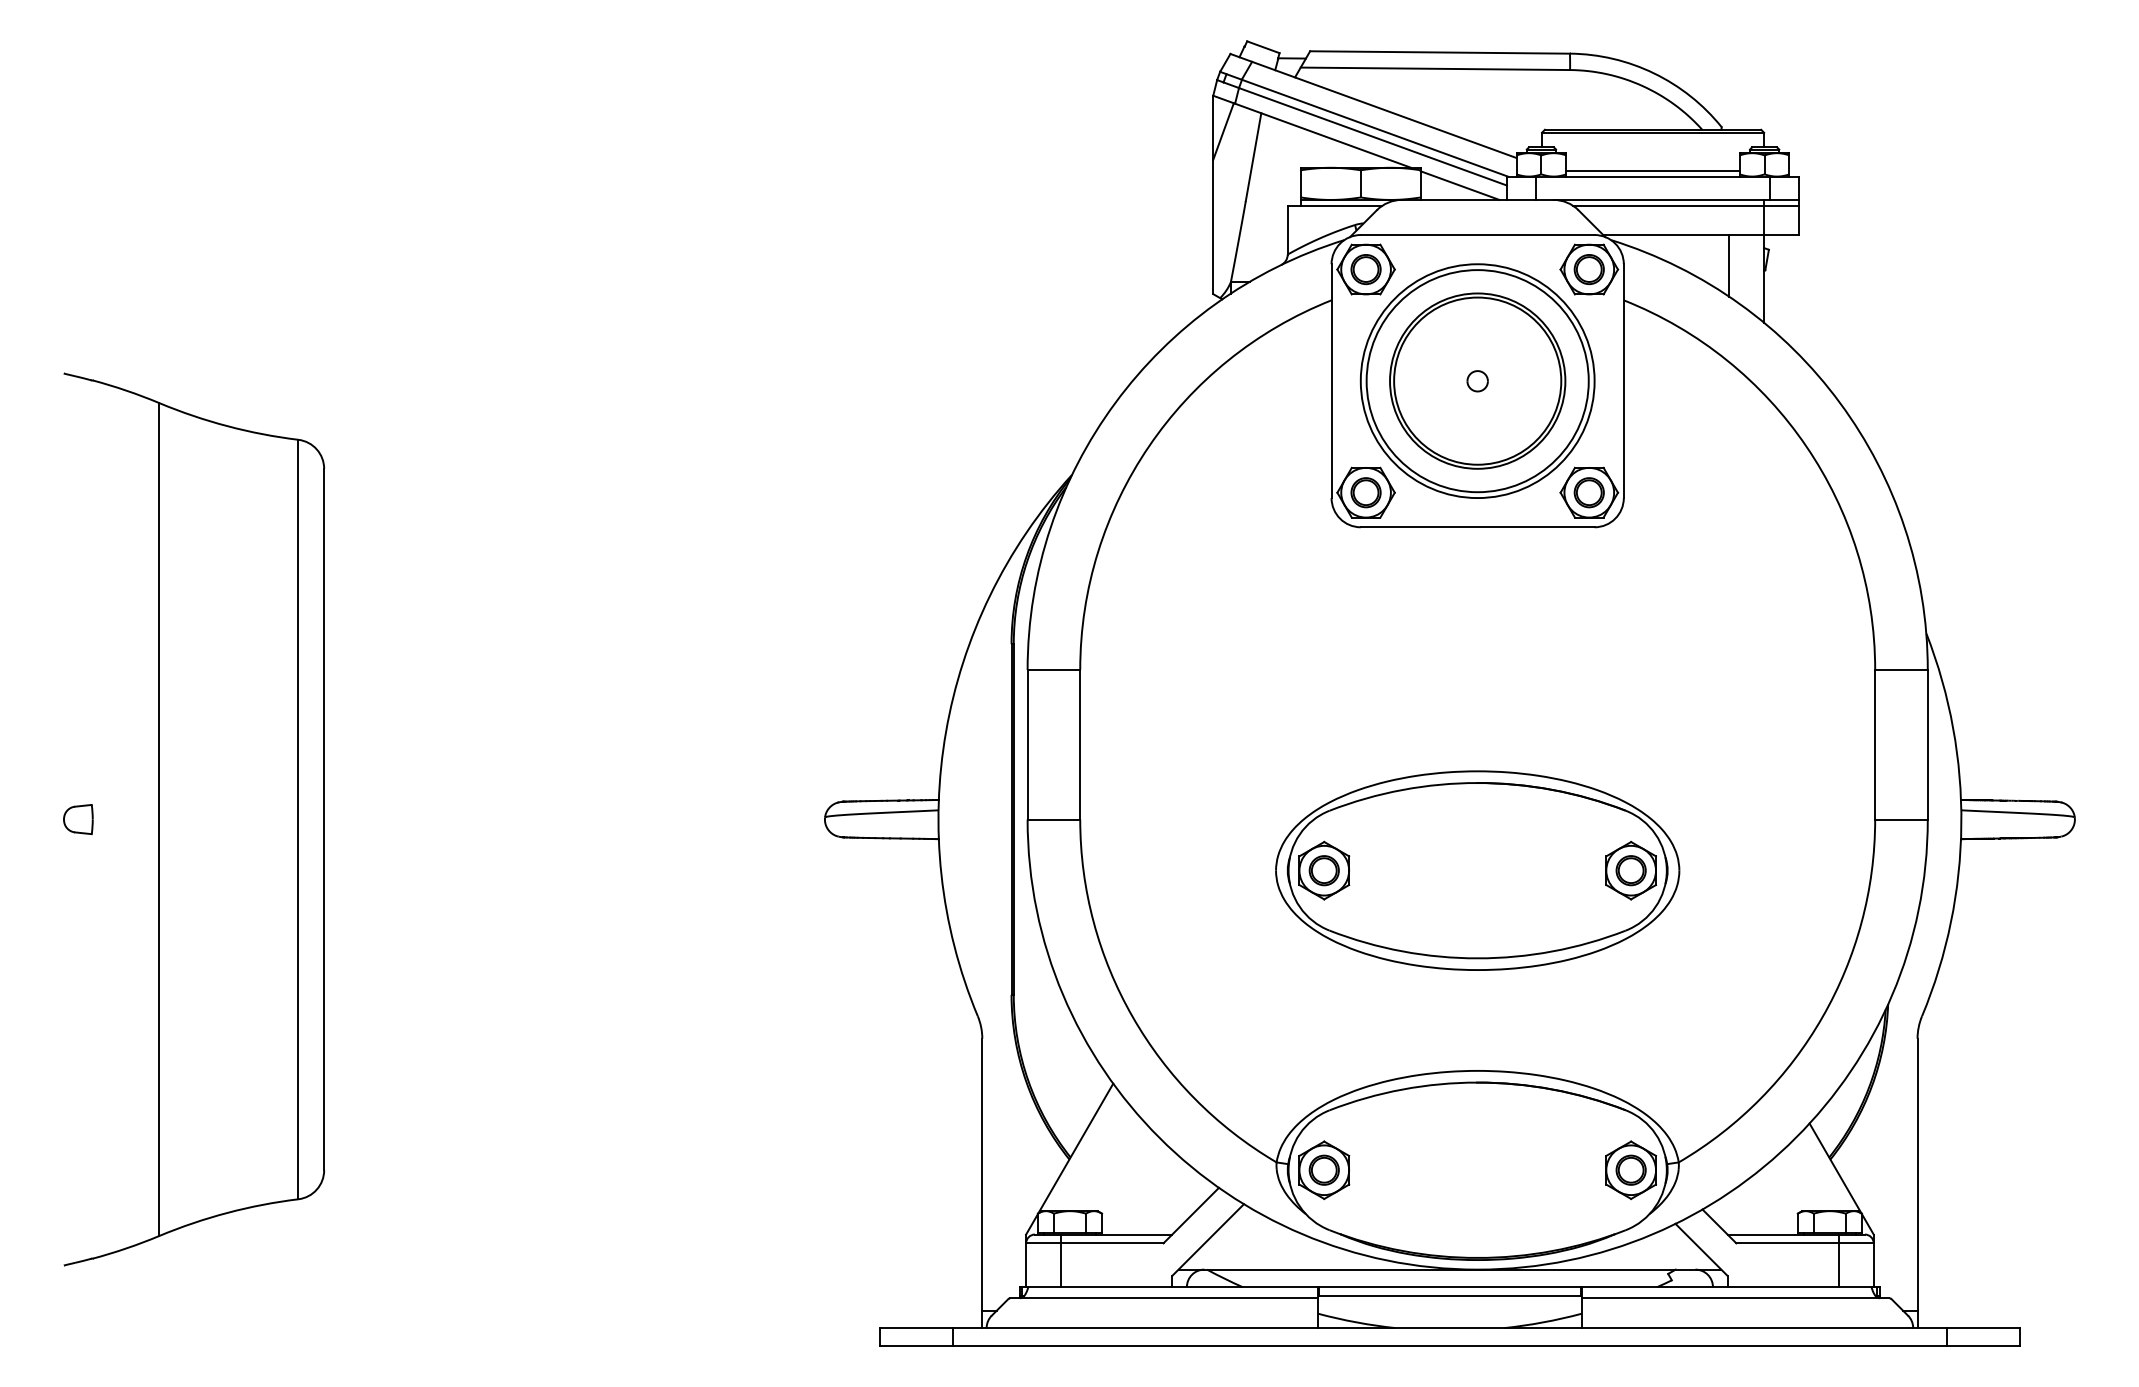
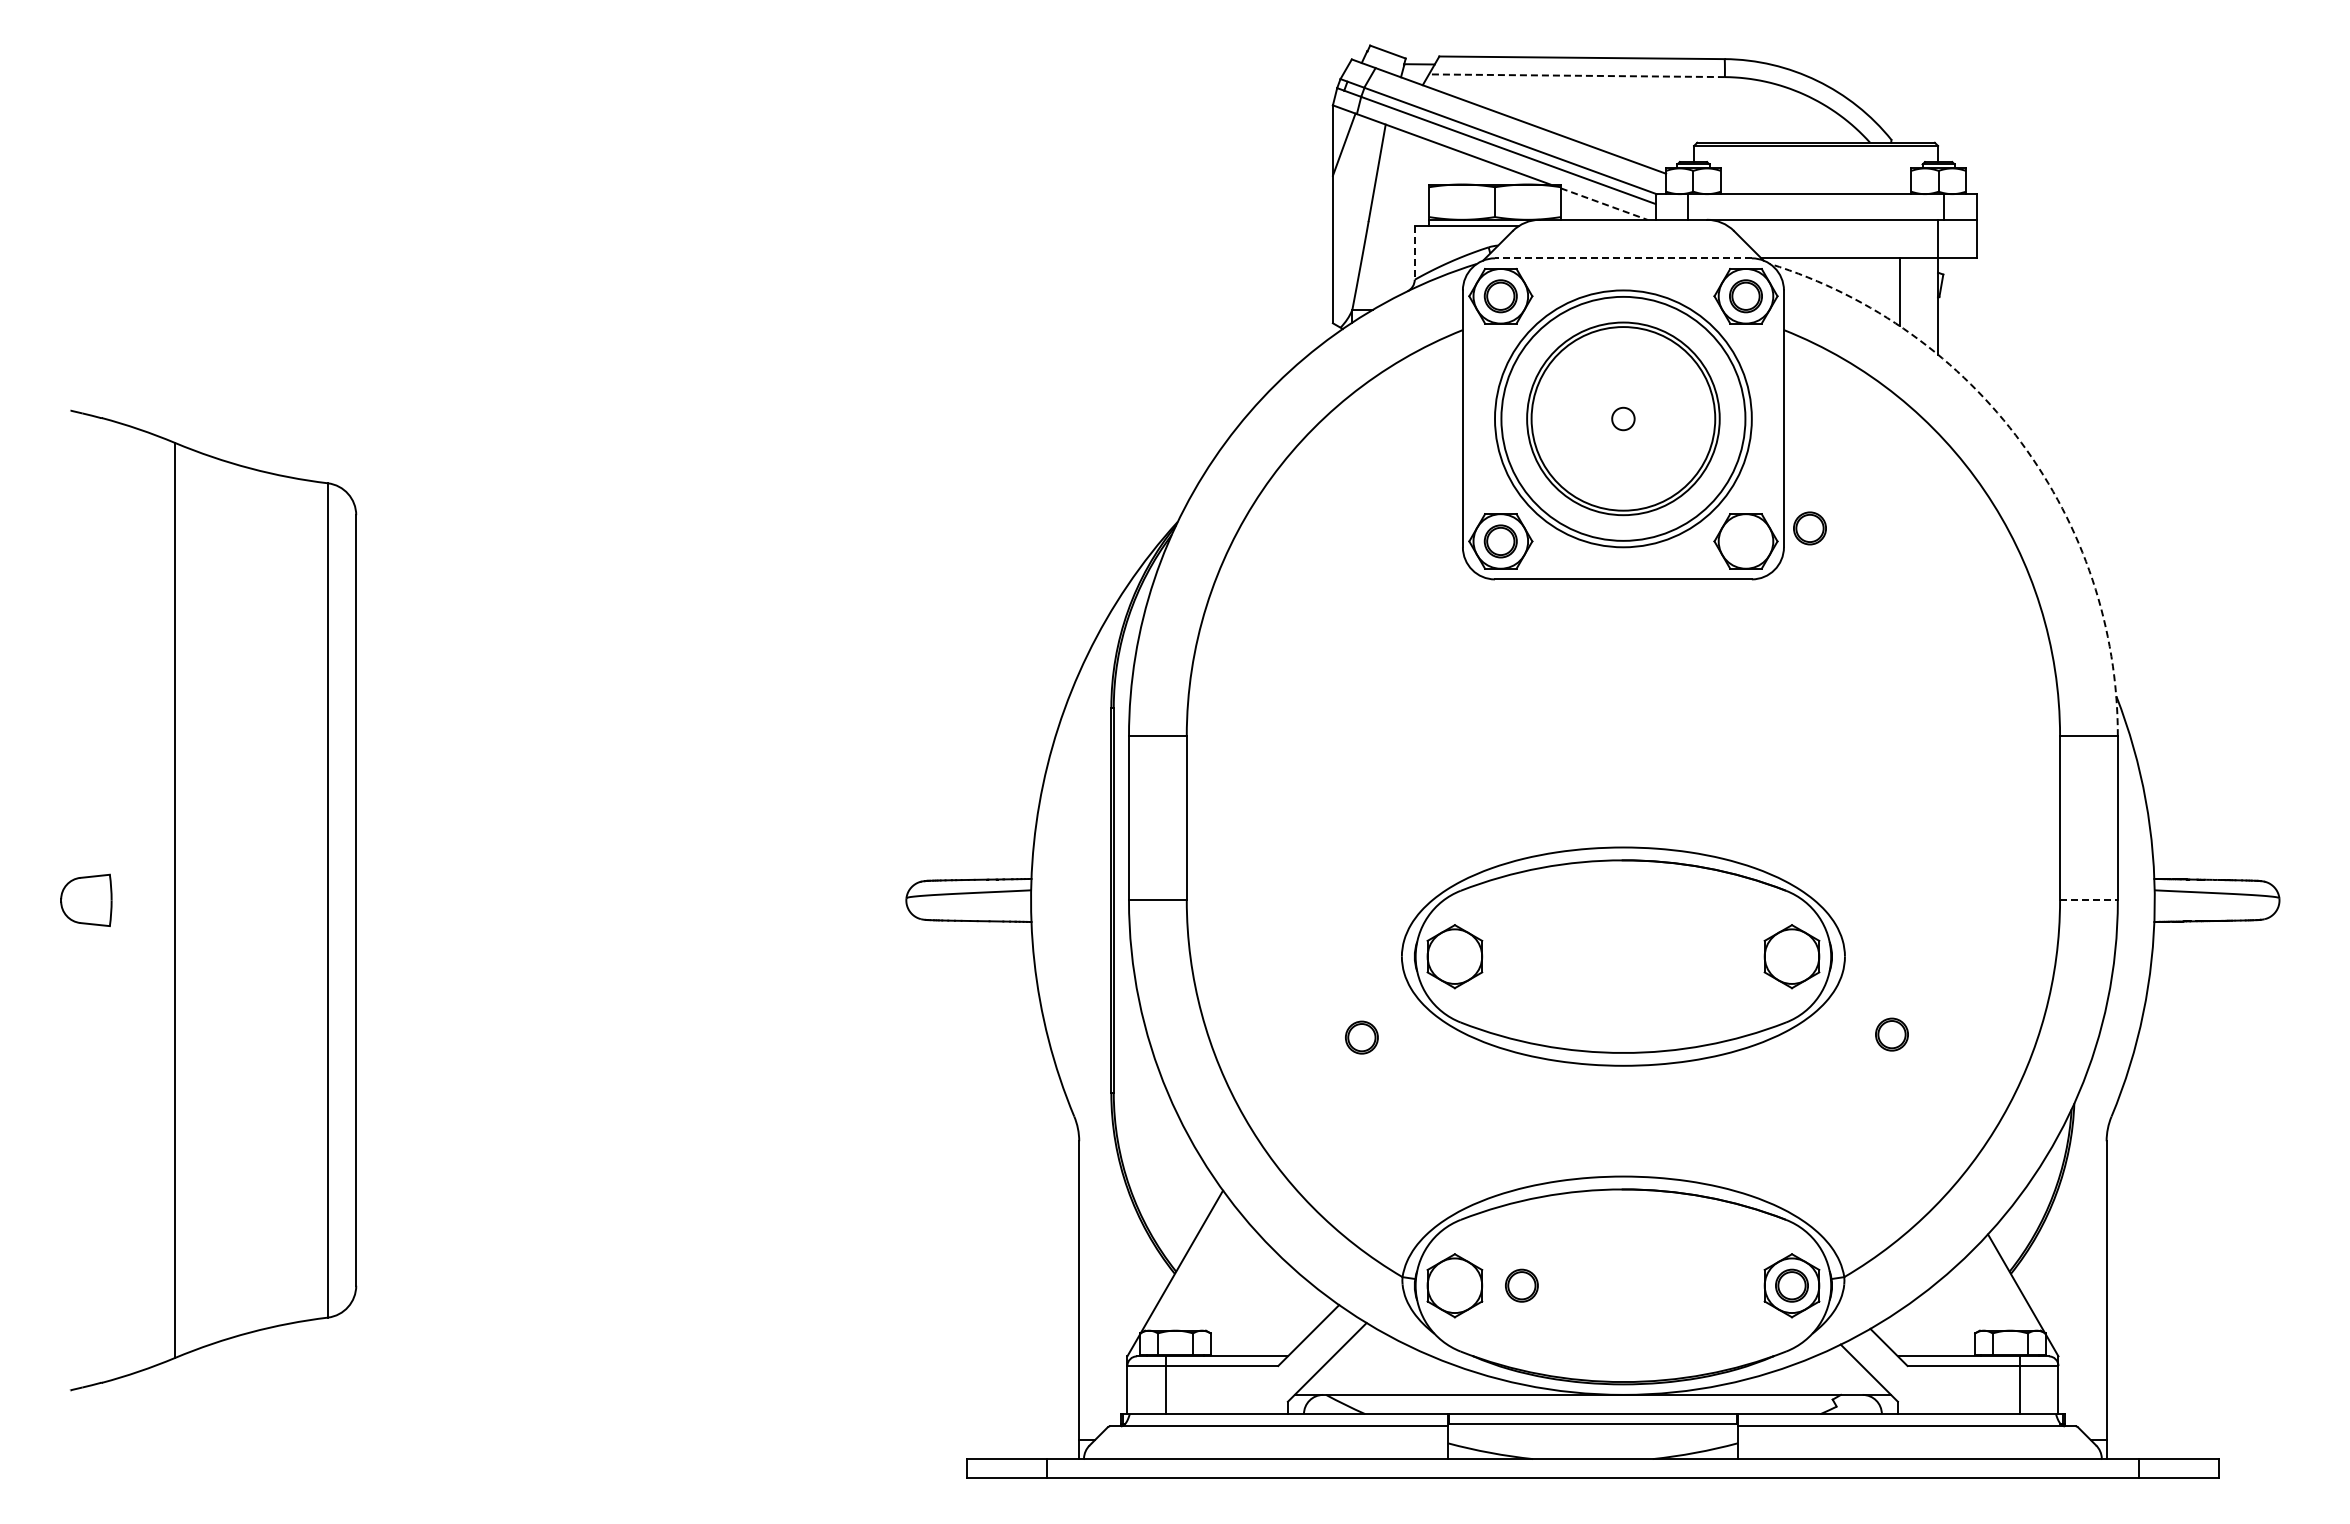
line: (1434, 68) -> (1576, 75), solid -> dashed
line: (1652, 170) -> (1815, 187), removed
line: (1460, 186) -> (1604, 204), solid -> dashed
line: (1686, 206) -> (1852, 226), removed
line: (1287, 230) -> (1414, 253), solid -> dashed
line: (1476, 235) -> (1622, 258), solid -> dashed
arc: (1840, 402) -> (2021, 442), solid -> dashed
part: (1588, 492) -> (1809, 528), moved
part: (77, 819) -> (85, 900), size x1.6
line: (1901, 819) -> (2088, 900), solid -> dashed
part: (1323, 870) -> (1361, 1037), moved
part: (1630, 870) -> (1891, 1034), moved
part: (1323, 1170) -> (1521, 1285), moved

